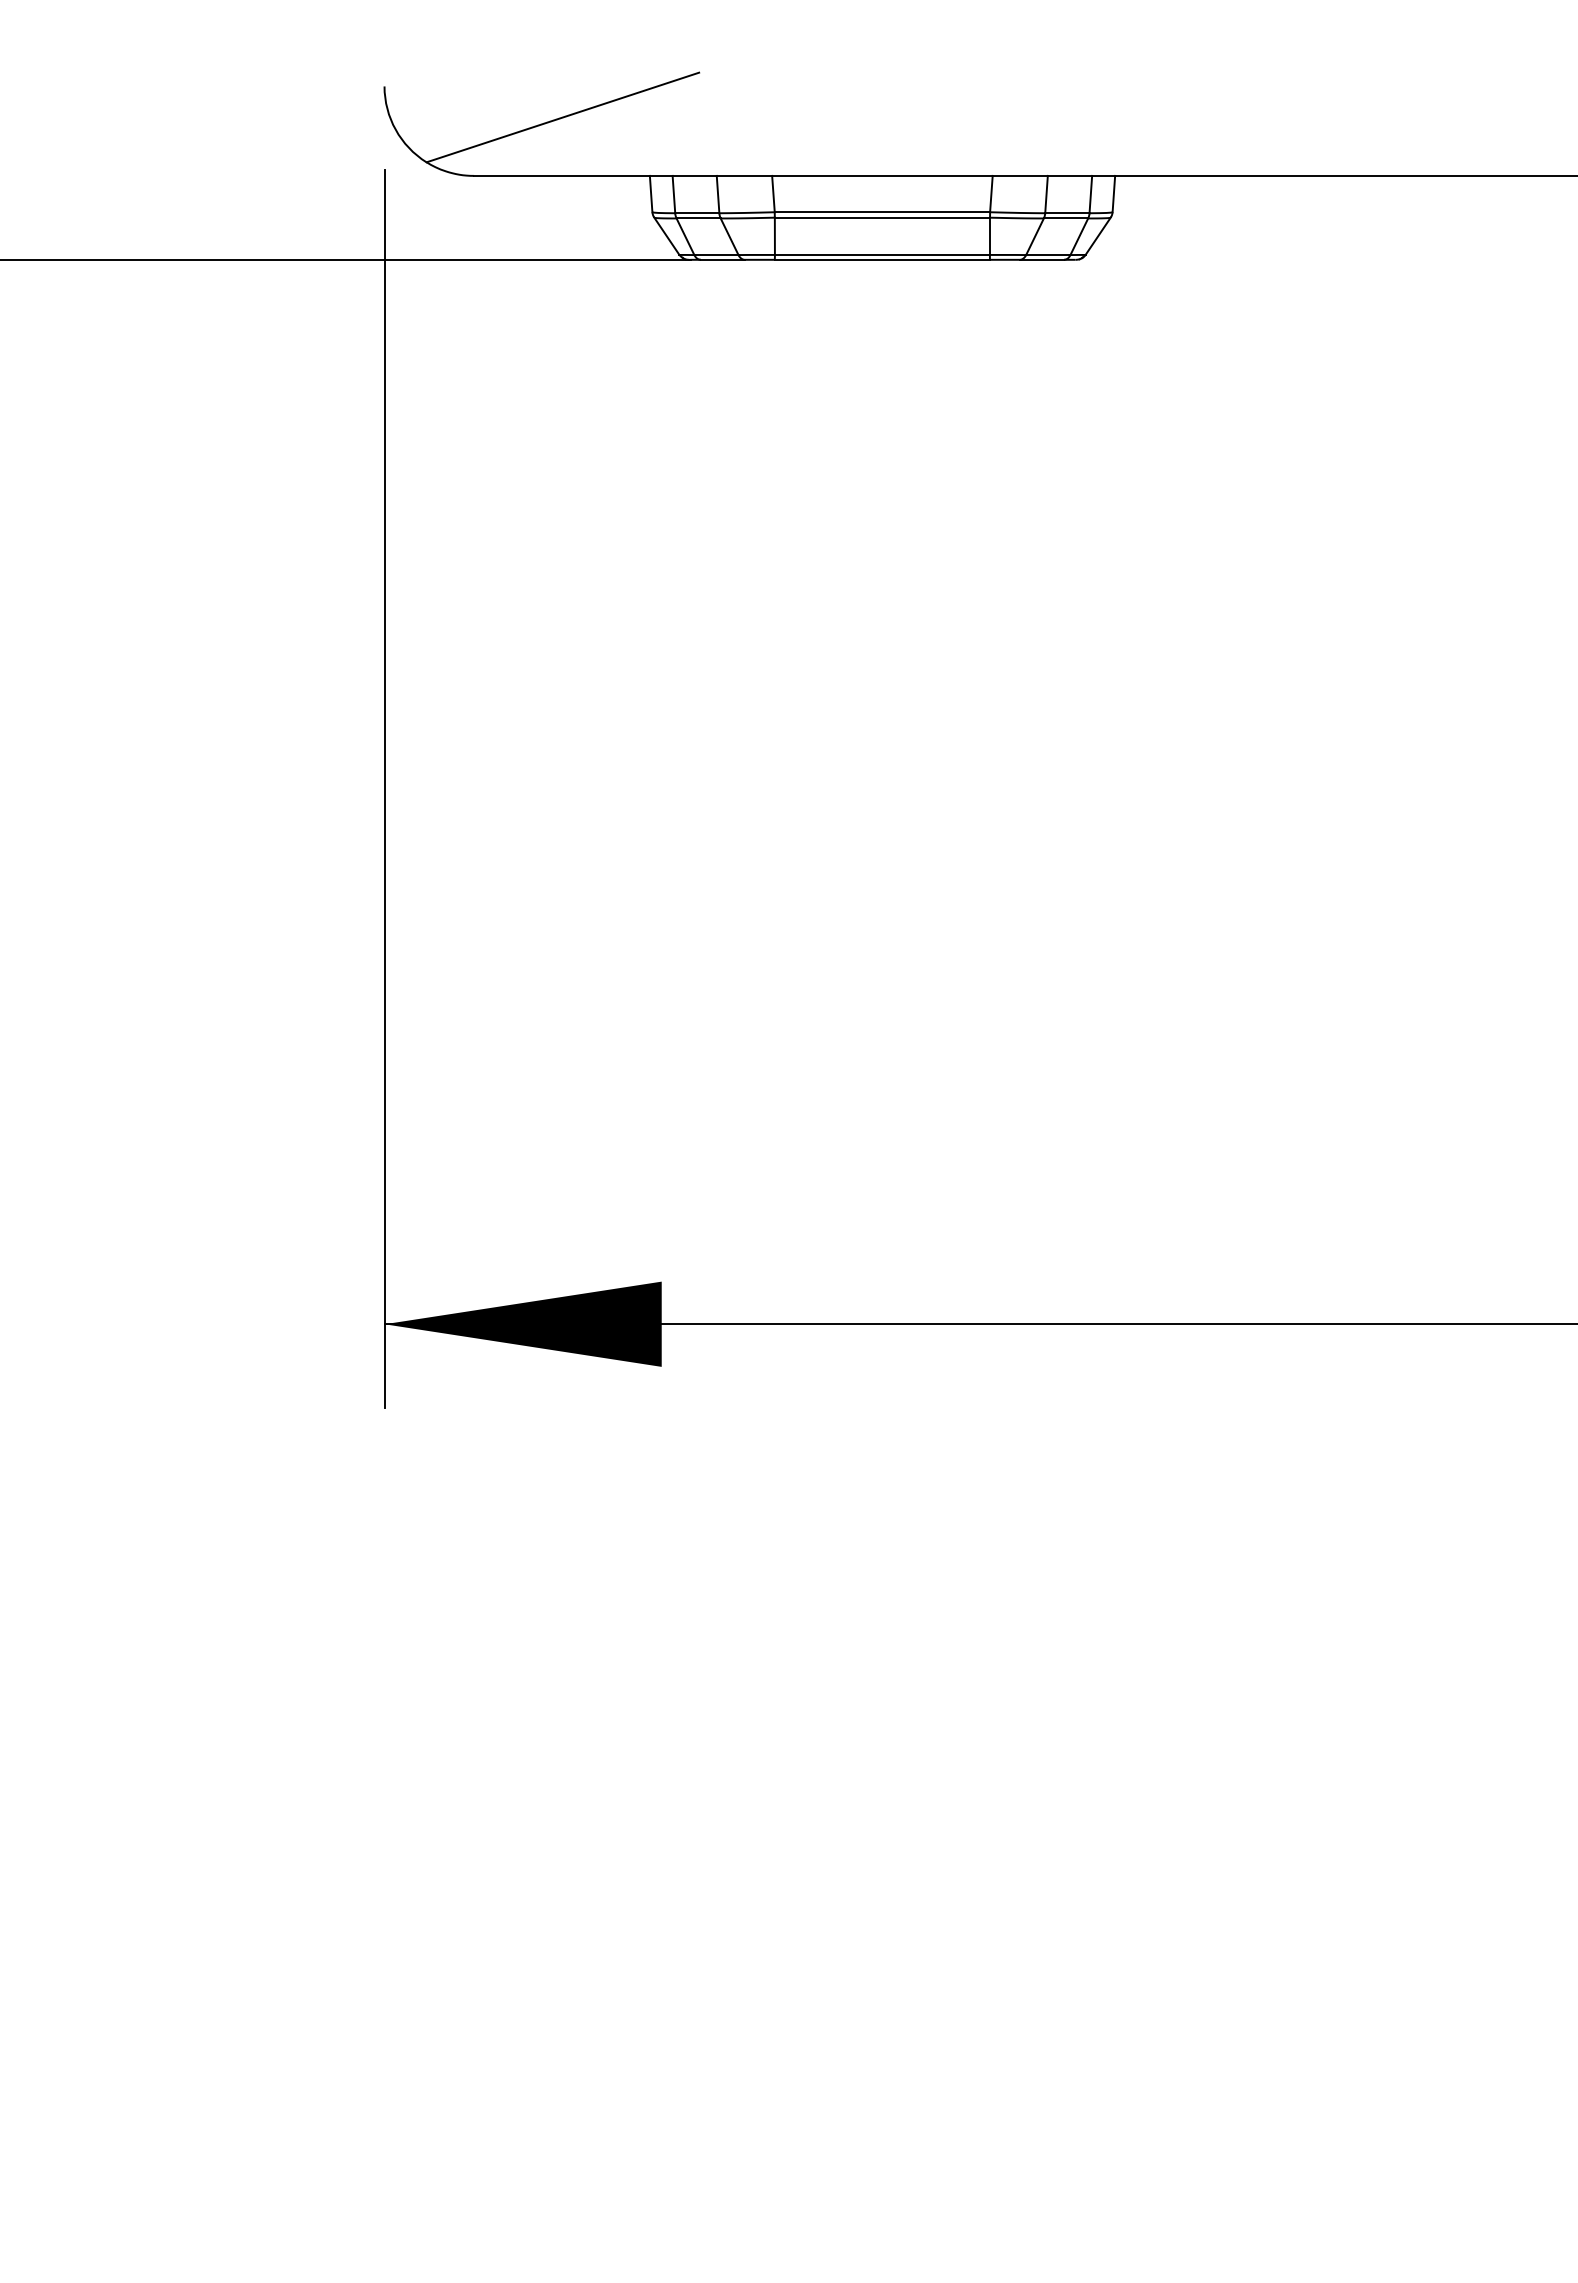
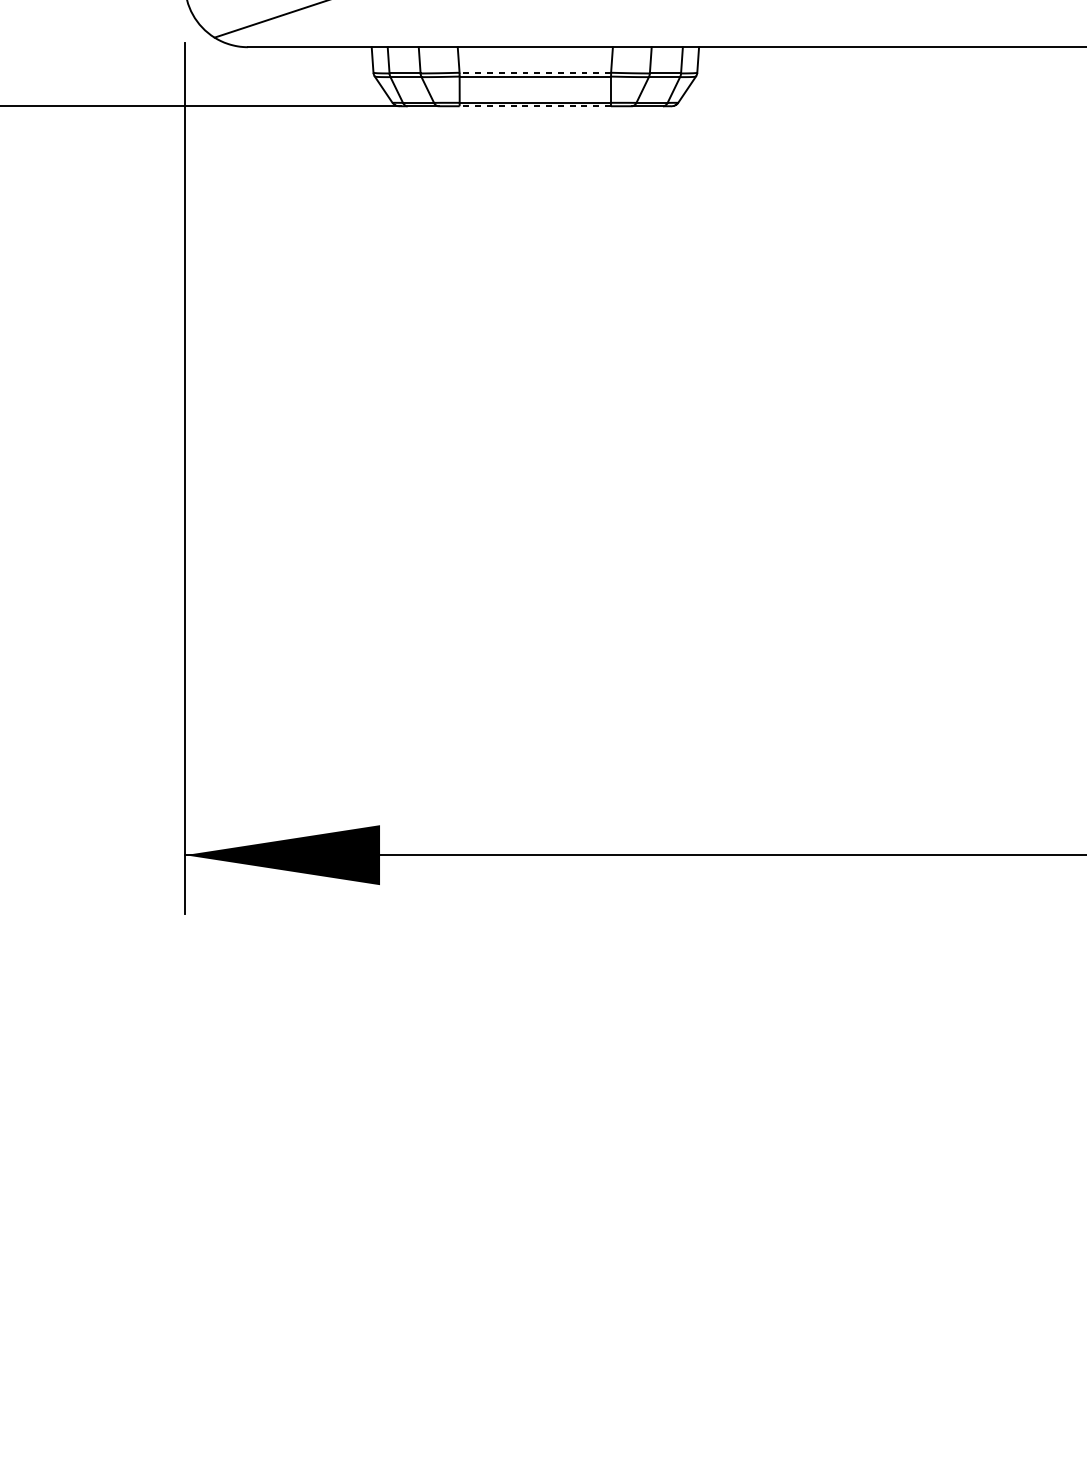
line: (882, 212) -> (535, 72), solid -> dashed
line: (882, 259) -> (535, 106), solid -> dashed

